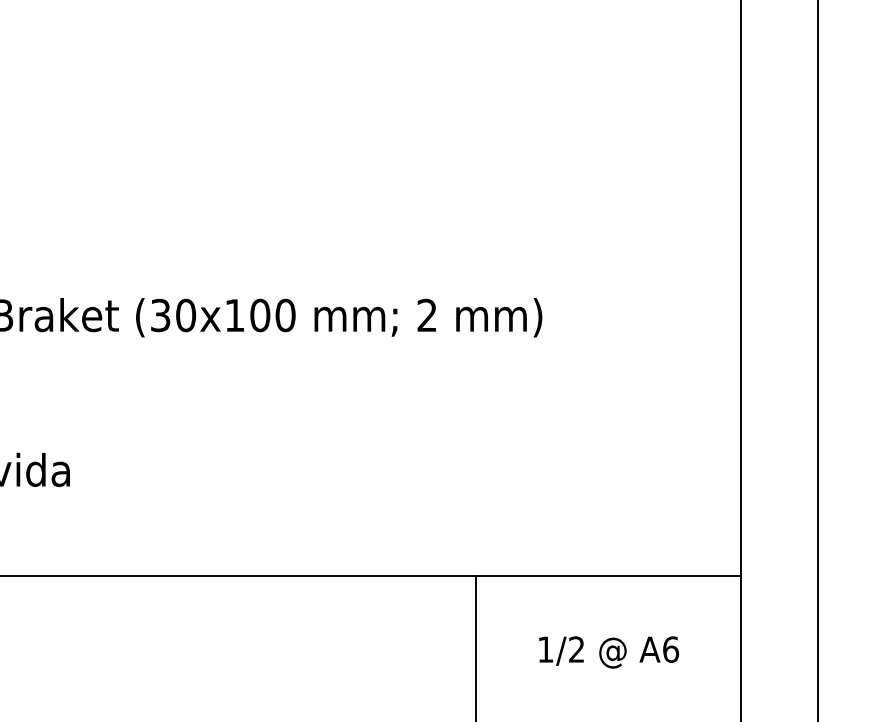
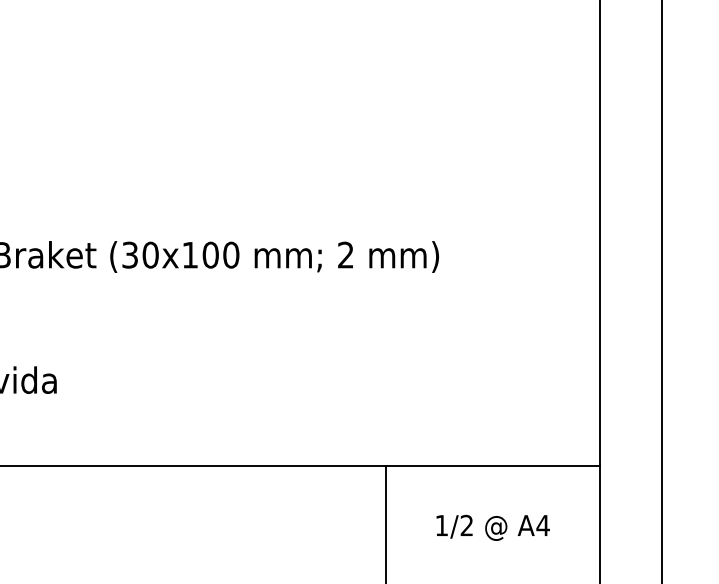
text: (670, 649) -> (542, 525), A6 -> A4

